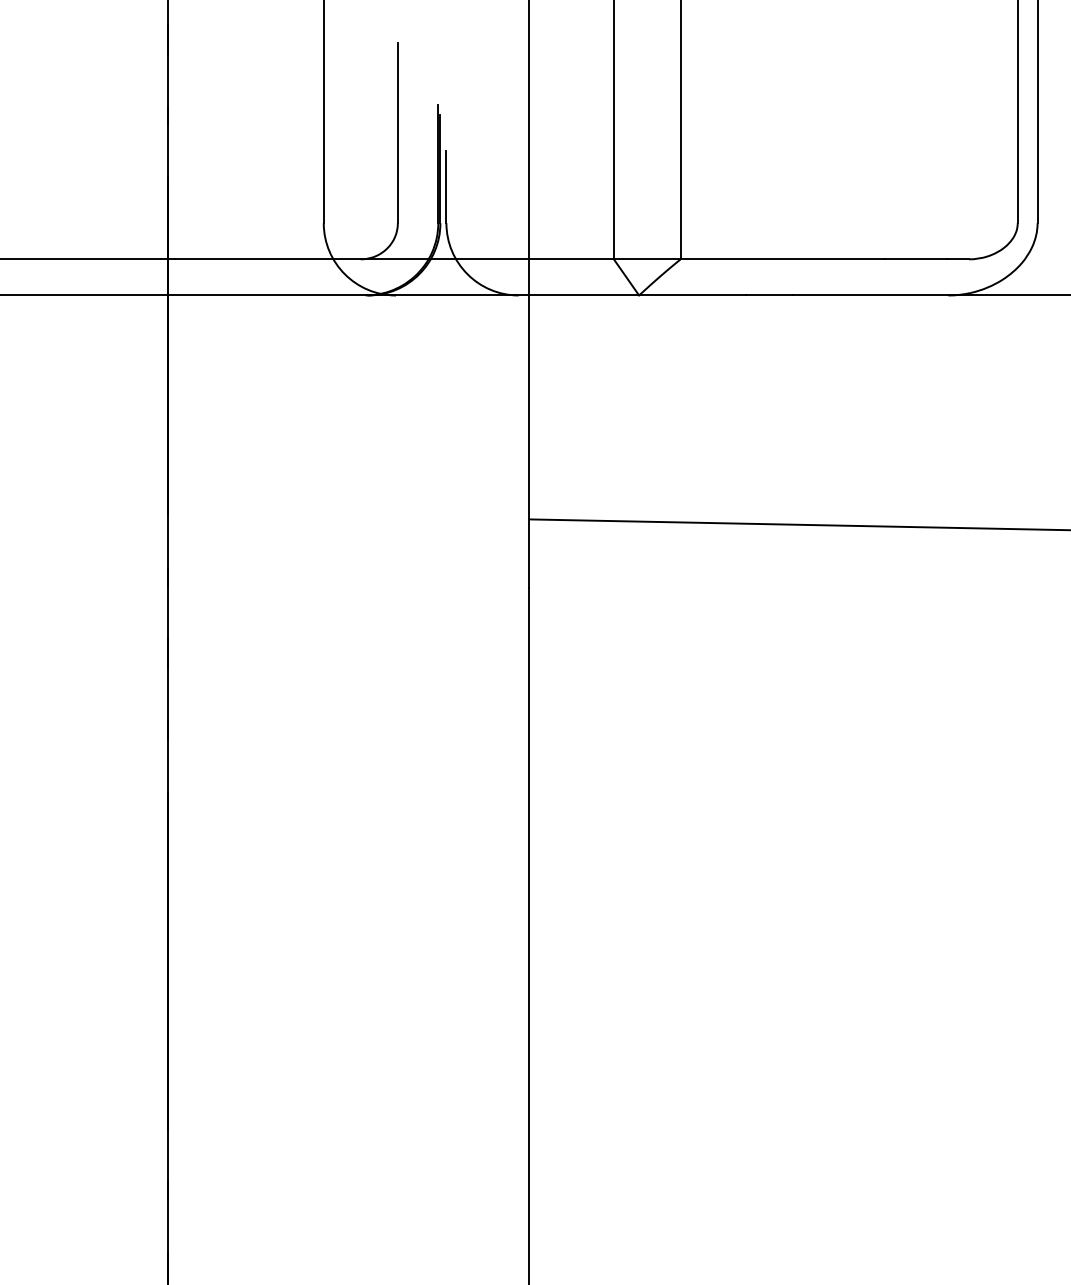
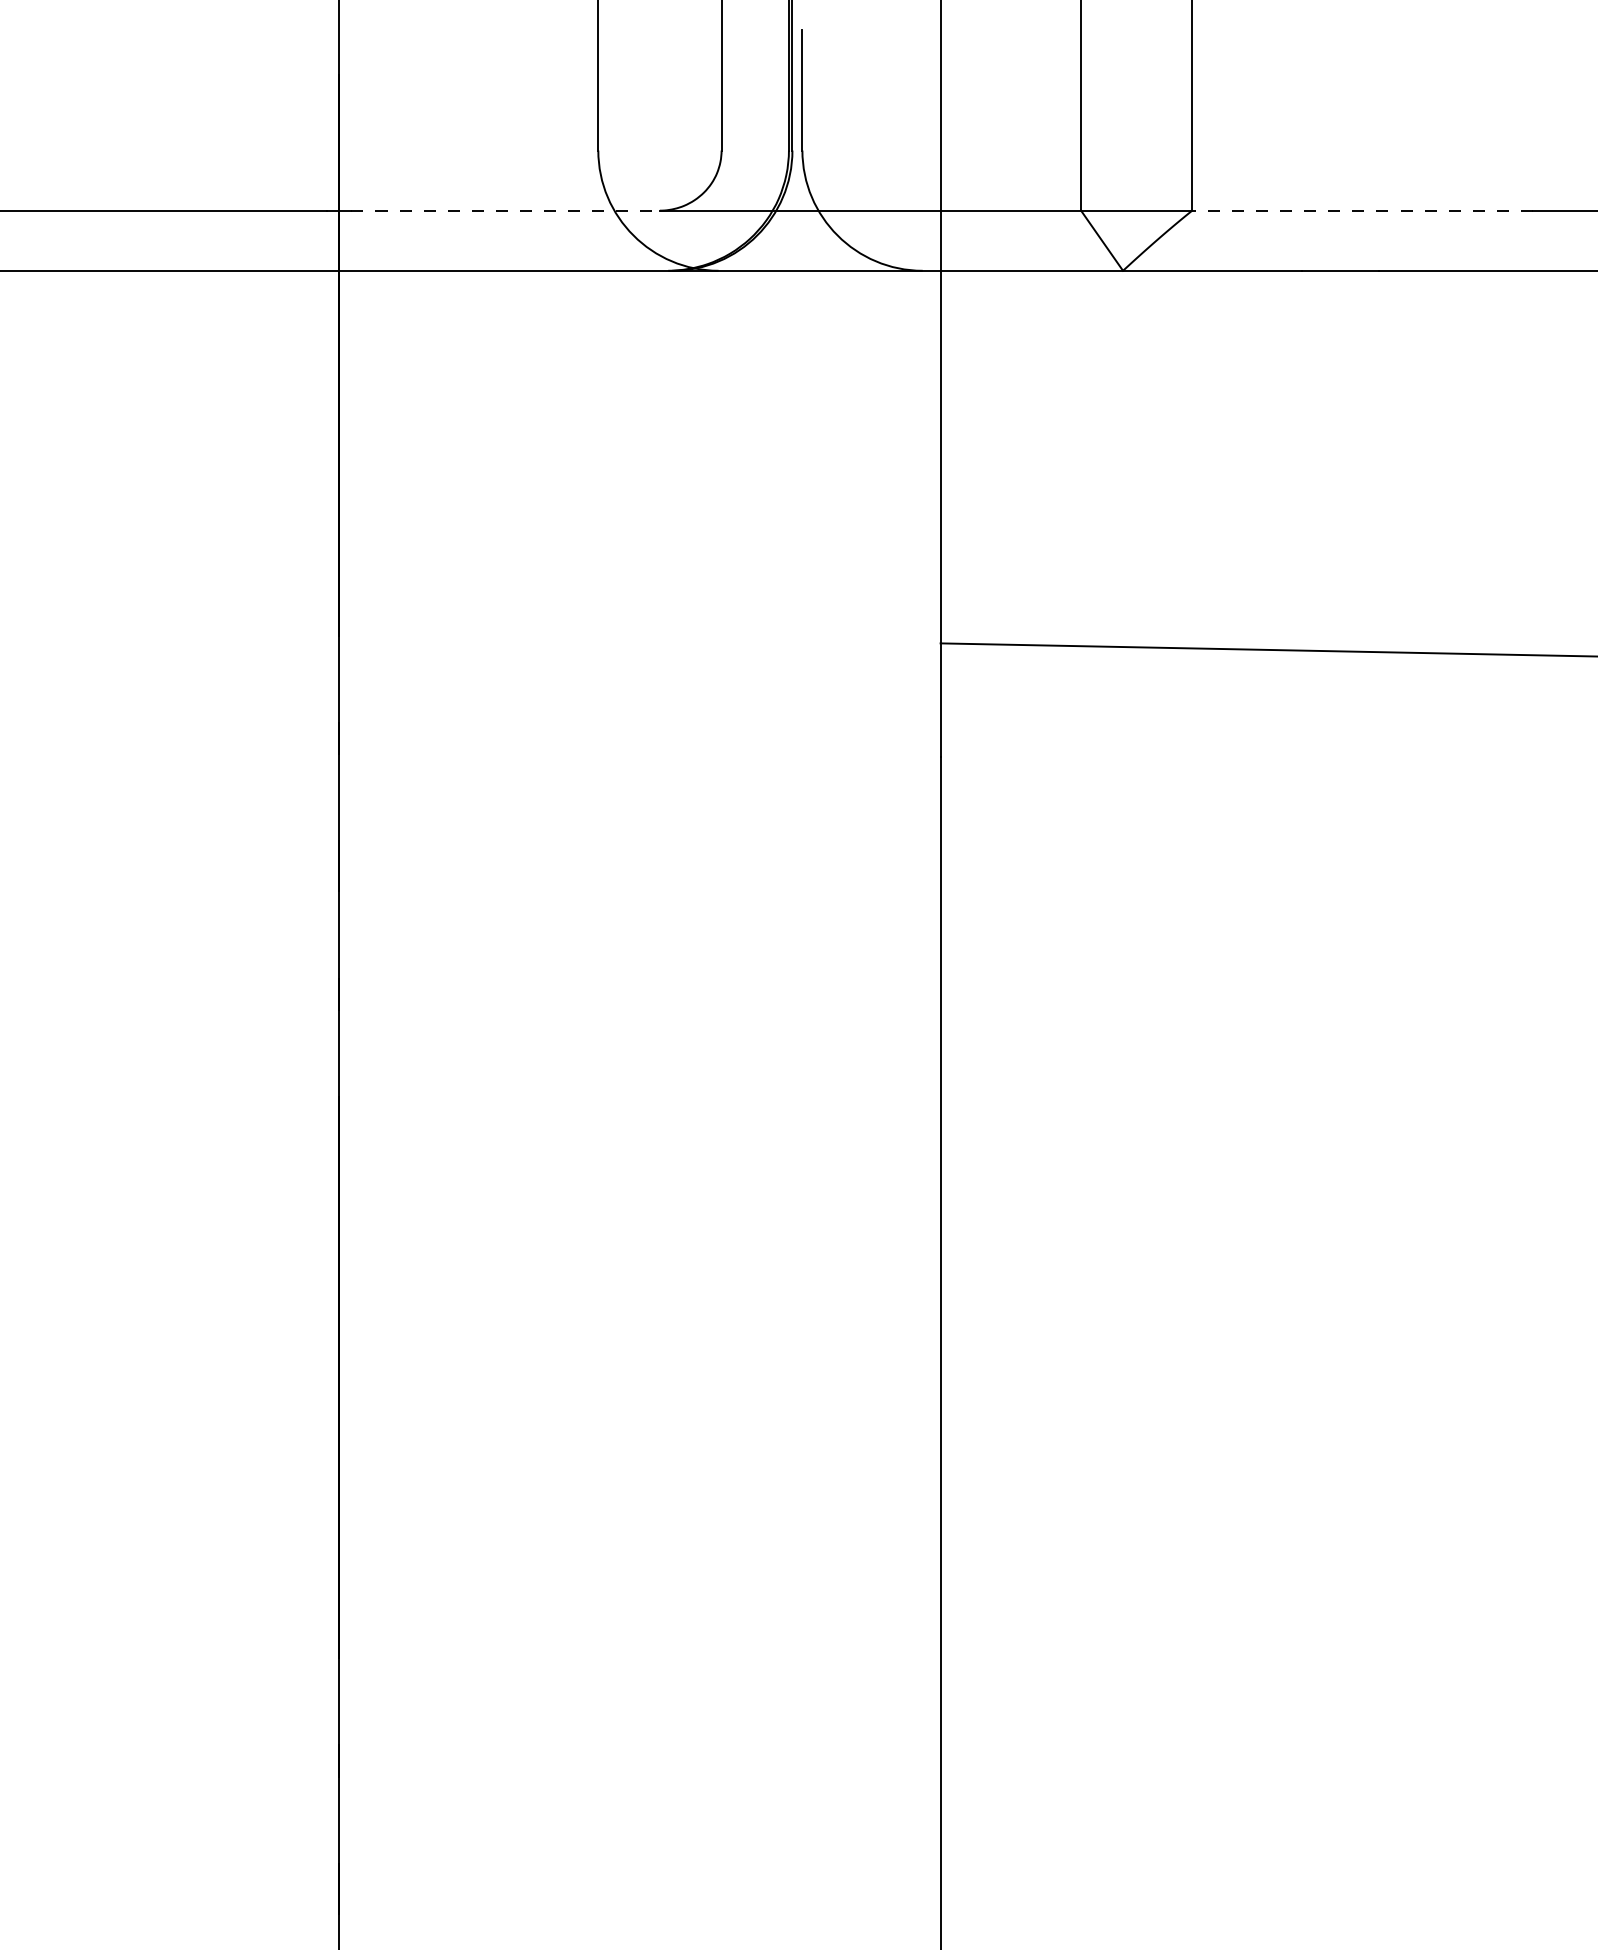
line: (268, 259) -> (506, 210), solid -> dashed
line: (782, 259) -> (1361, 210), solid -> dashed

